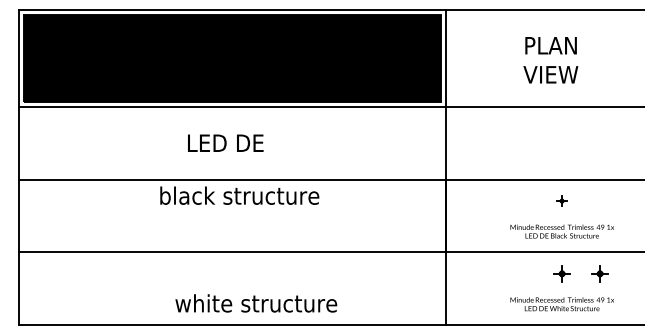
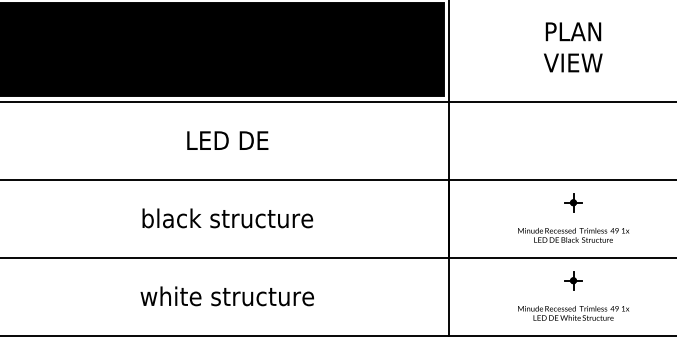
text: (550, 60) -> (572, 47), moved
text: (225, 142) -> (227, 139), moved
text: (239, 195) -> (227, 218), moved
part: (561, 200) -> (572, 202), size x1.67
part: (599, 273) -> (613, 280), removed
text: (256, 303) -> (227, 296), moved

